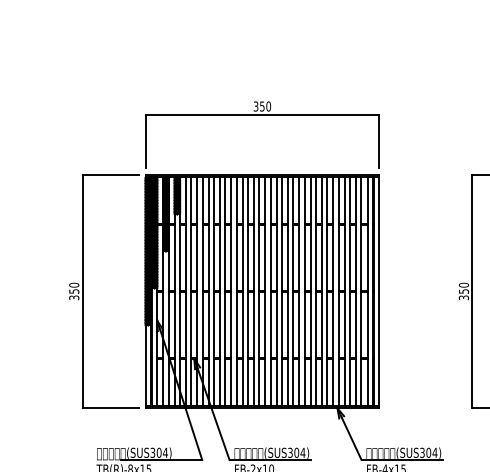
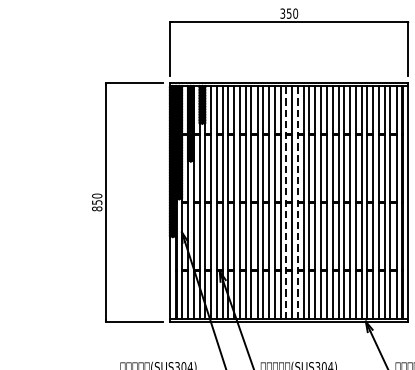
line: (259, 291) -> (286, 202), solid -> dashed
line: (270, 291) -> (297, 202), solid -> dashed
text: (74, 297) -> (97, 208), 350 -> 850

